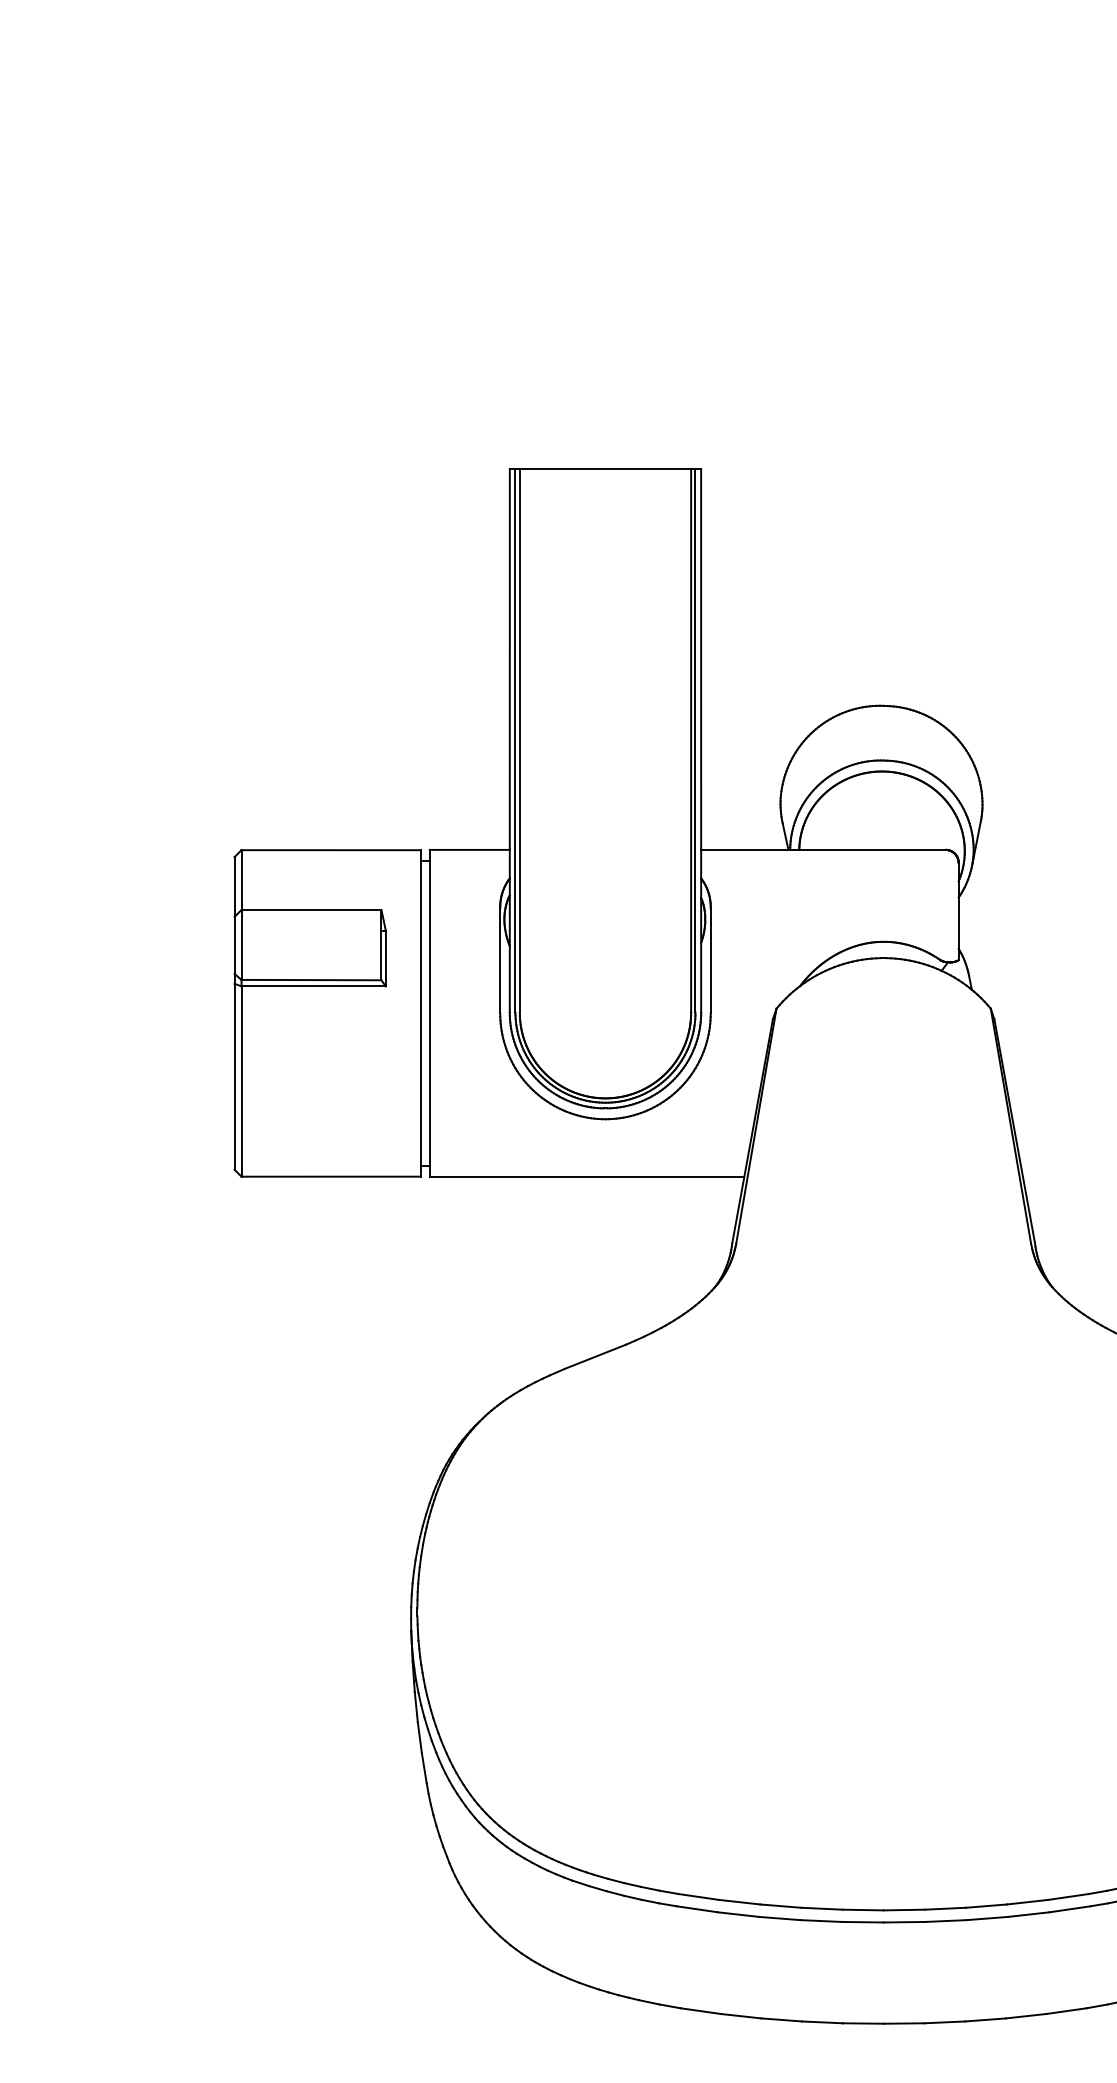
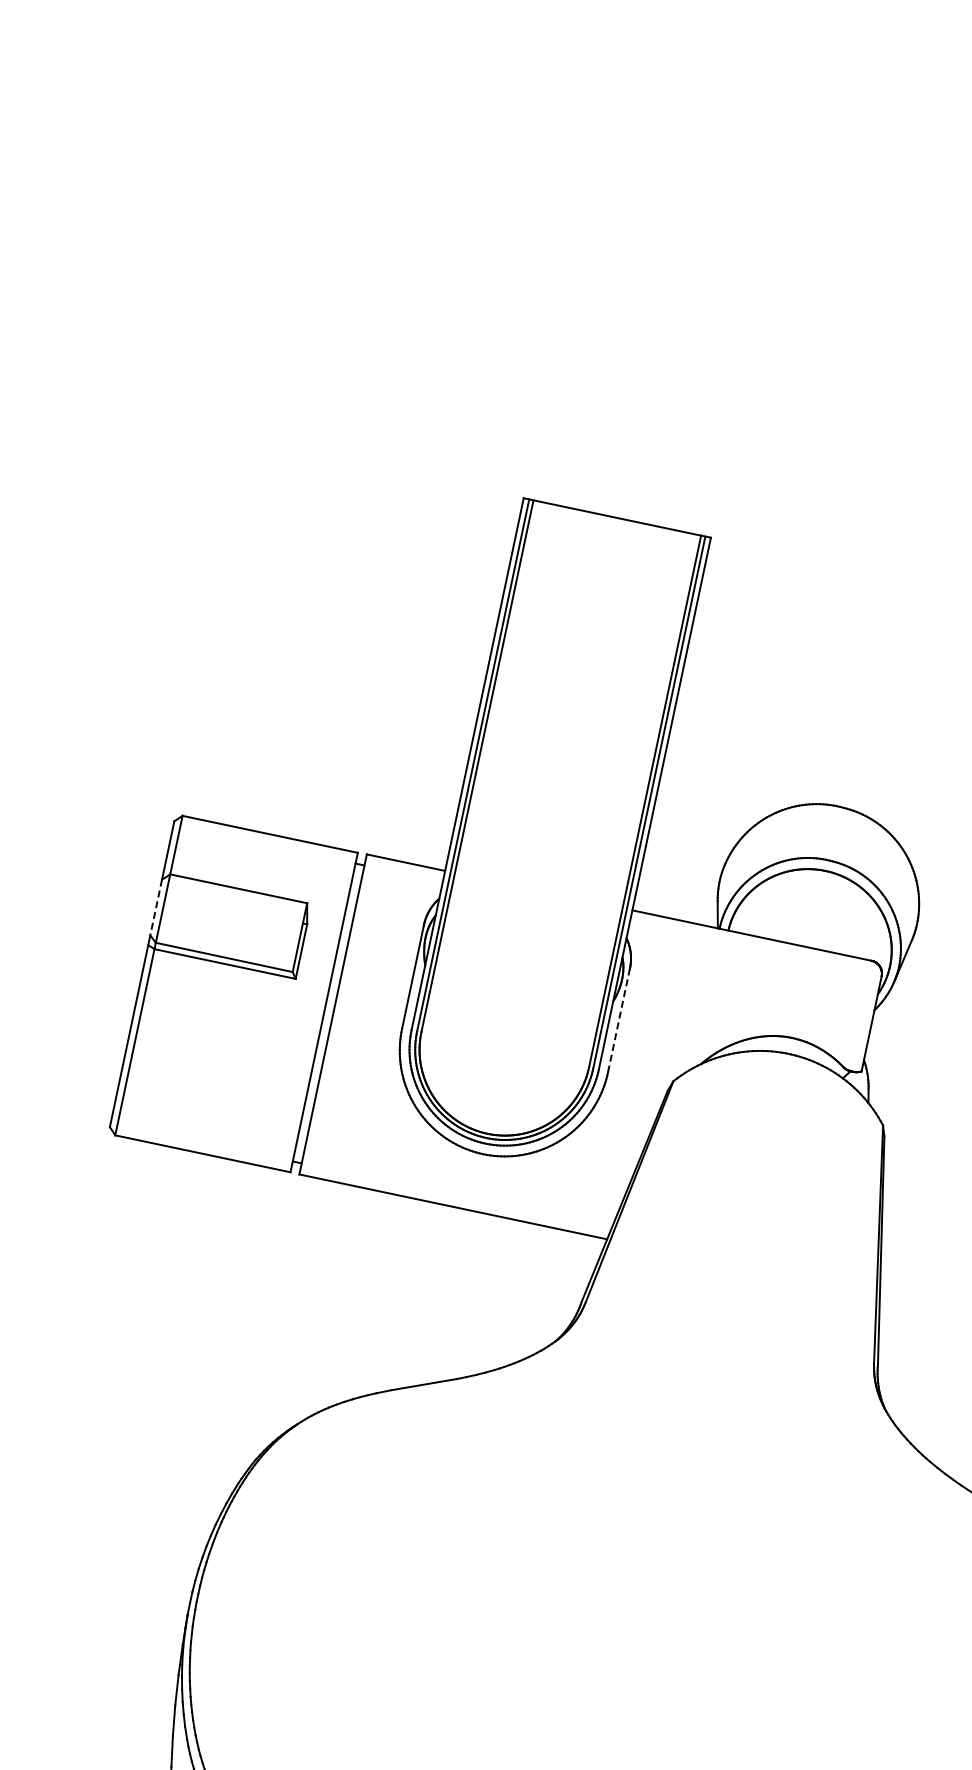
line: (234, 945) -> (156, 907), solid -> dashed
line: (710, 960) -> (618, 1020), solid -> dashed

